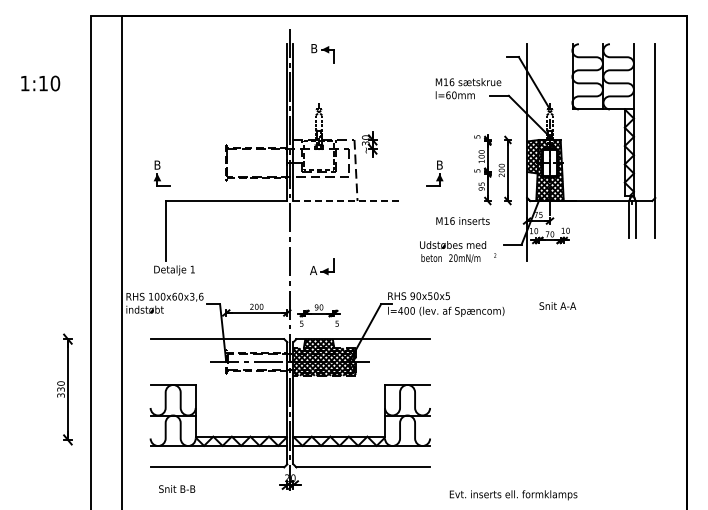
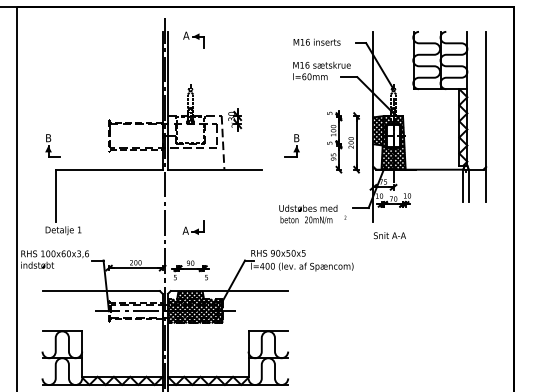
text: (313, 48) -> (185, 35), B -> A
line: (347, 201) -> (215, 170), dashed -> solid
text: (462, 220) -> (316, 41), moved
text: (557, 305) -> (389, 235), moved

